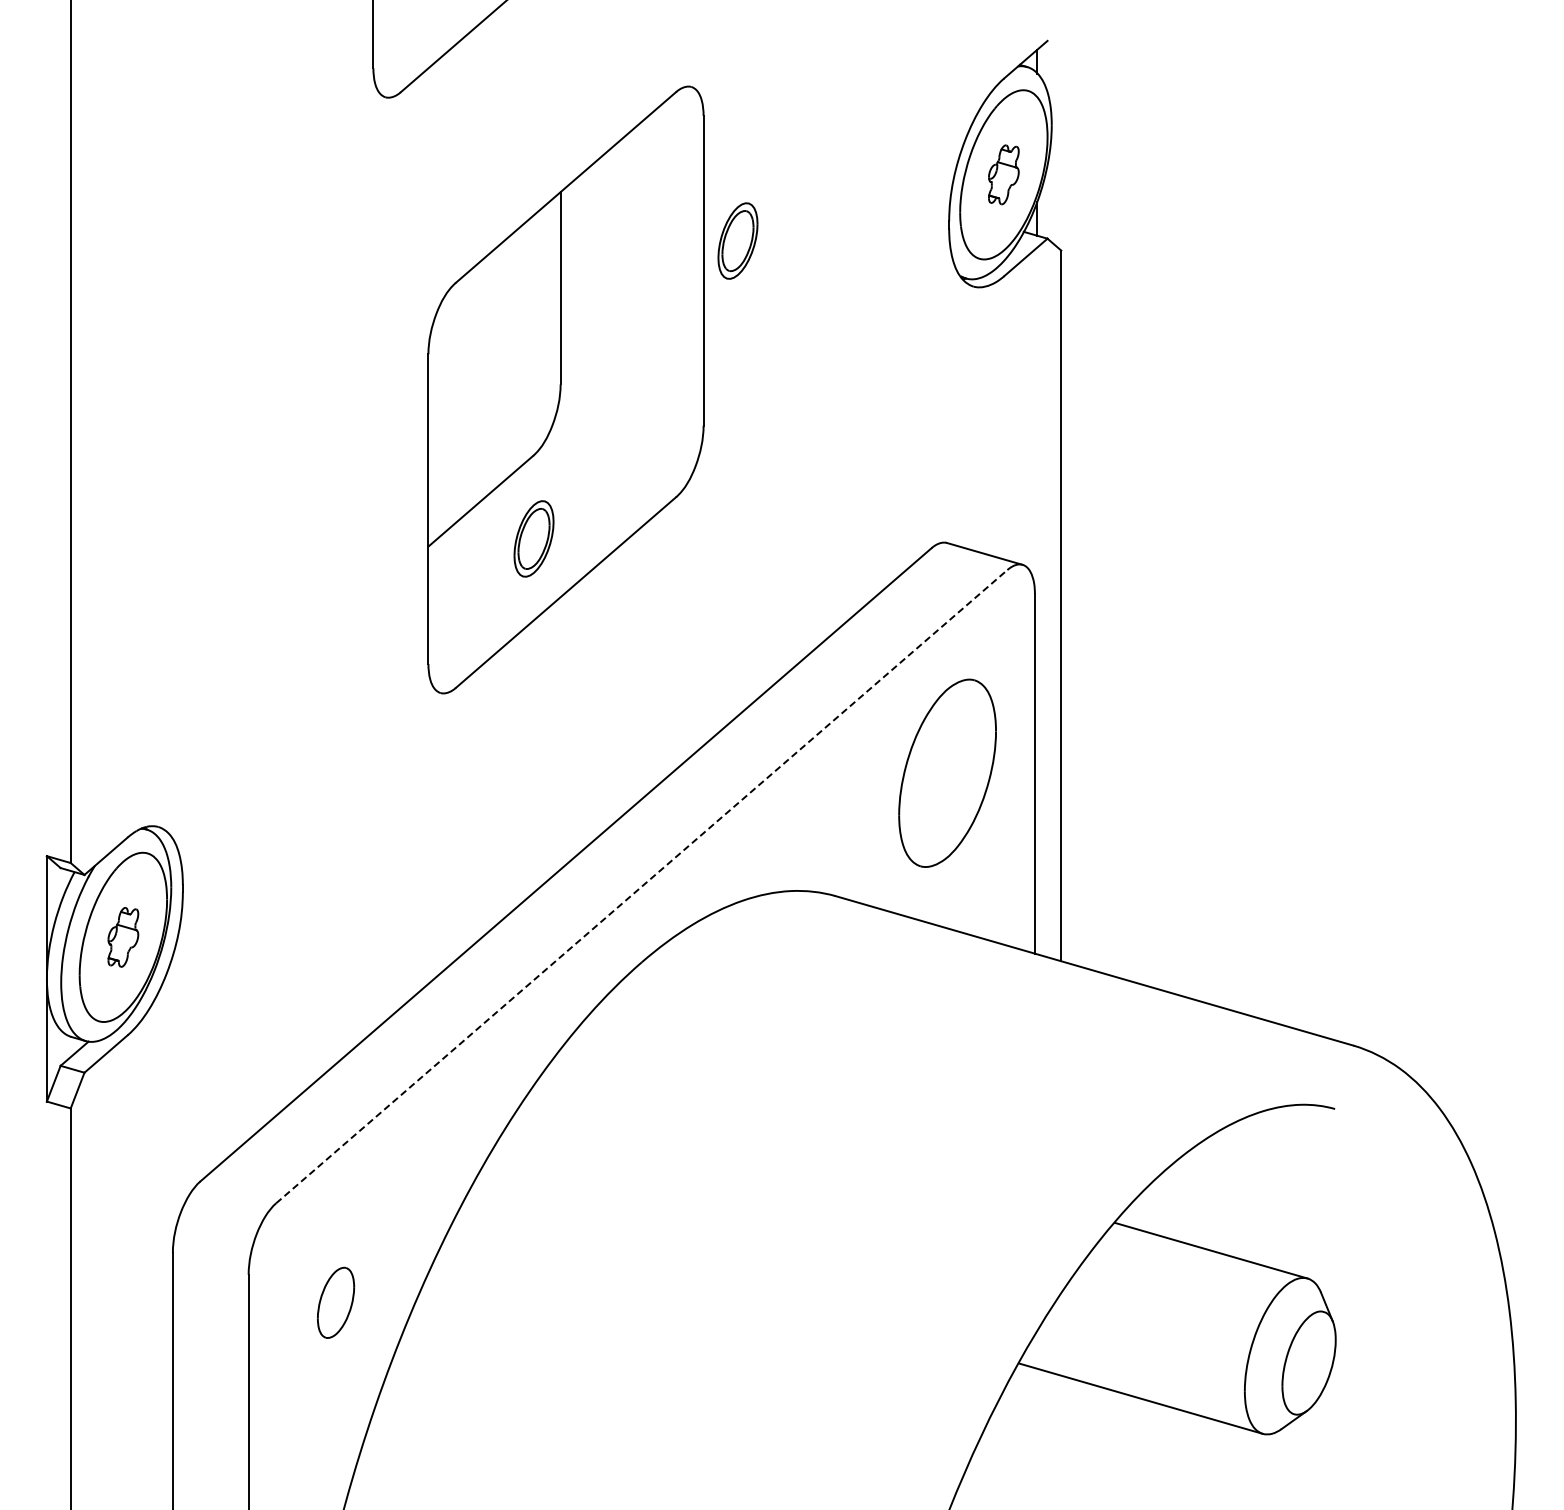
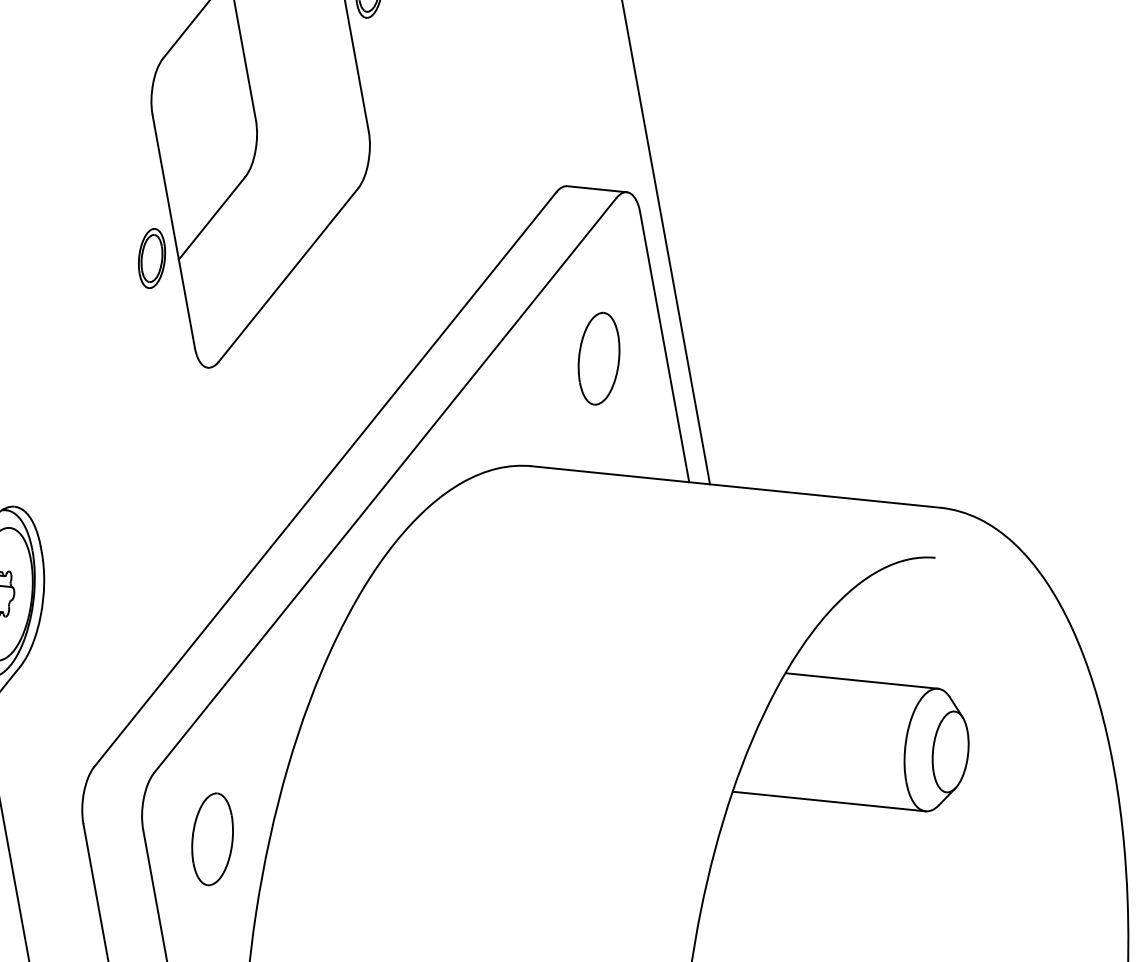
part: (533, 538) -> (151, 258), moved
part: (947, 772) -> (598, 358), size x0.62
line: (641, 886) -> (384, 485), dashed -> solid
part: (335, 1302) -> (212, 839), size x1.67

